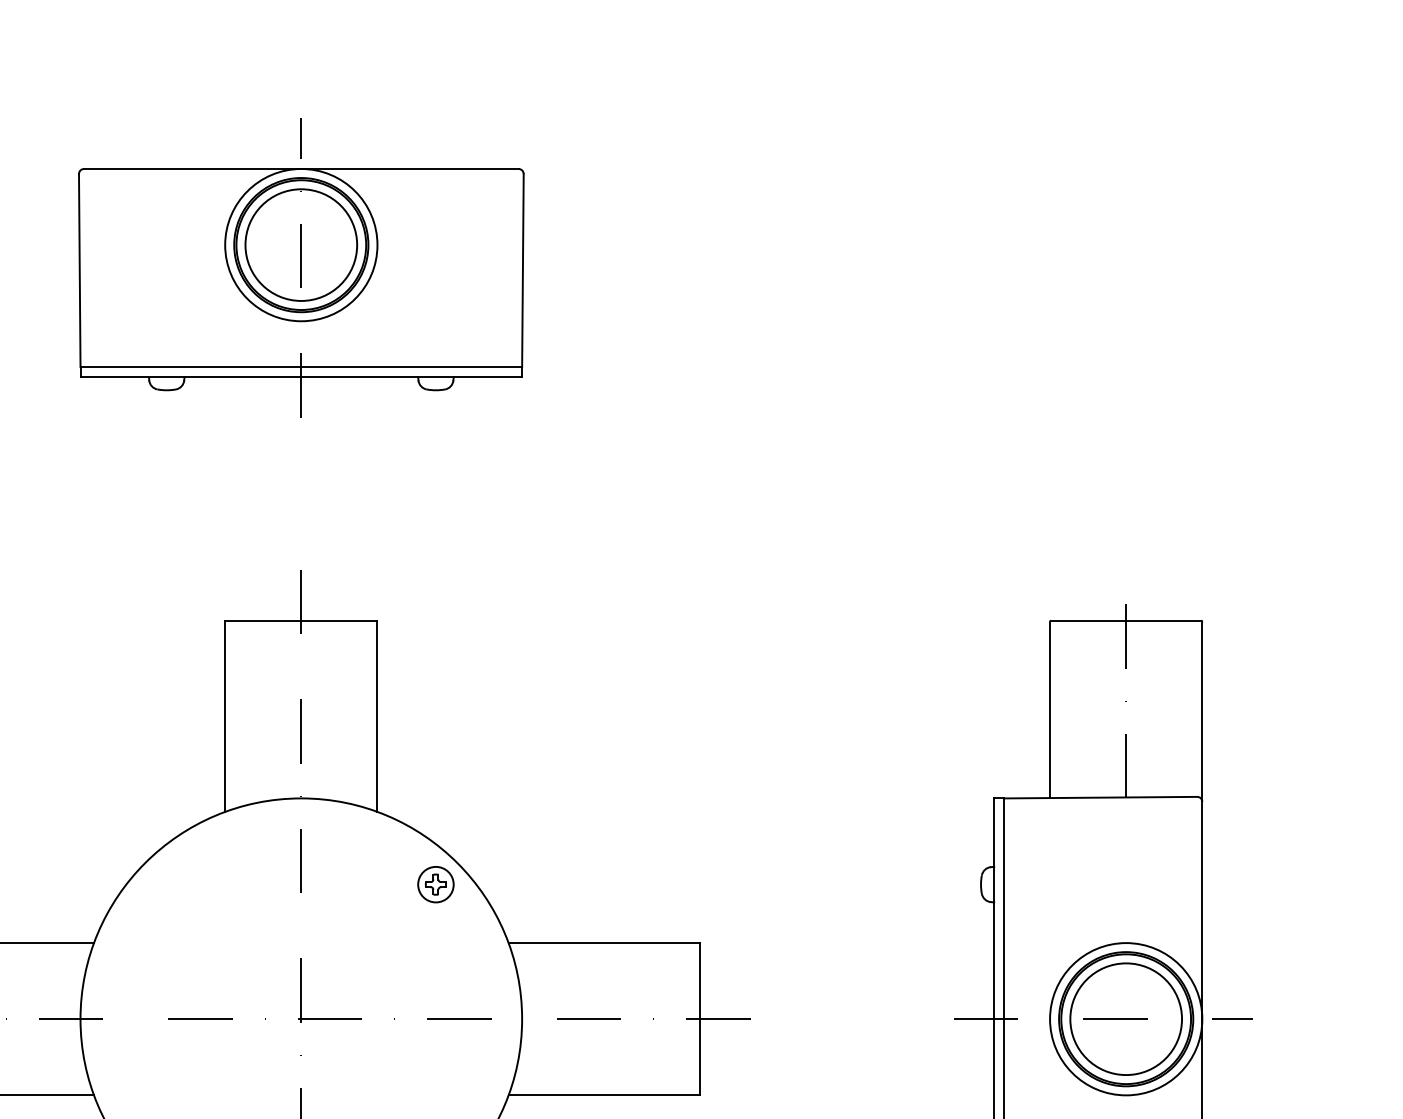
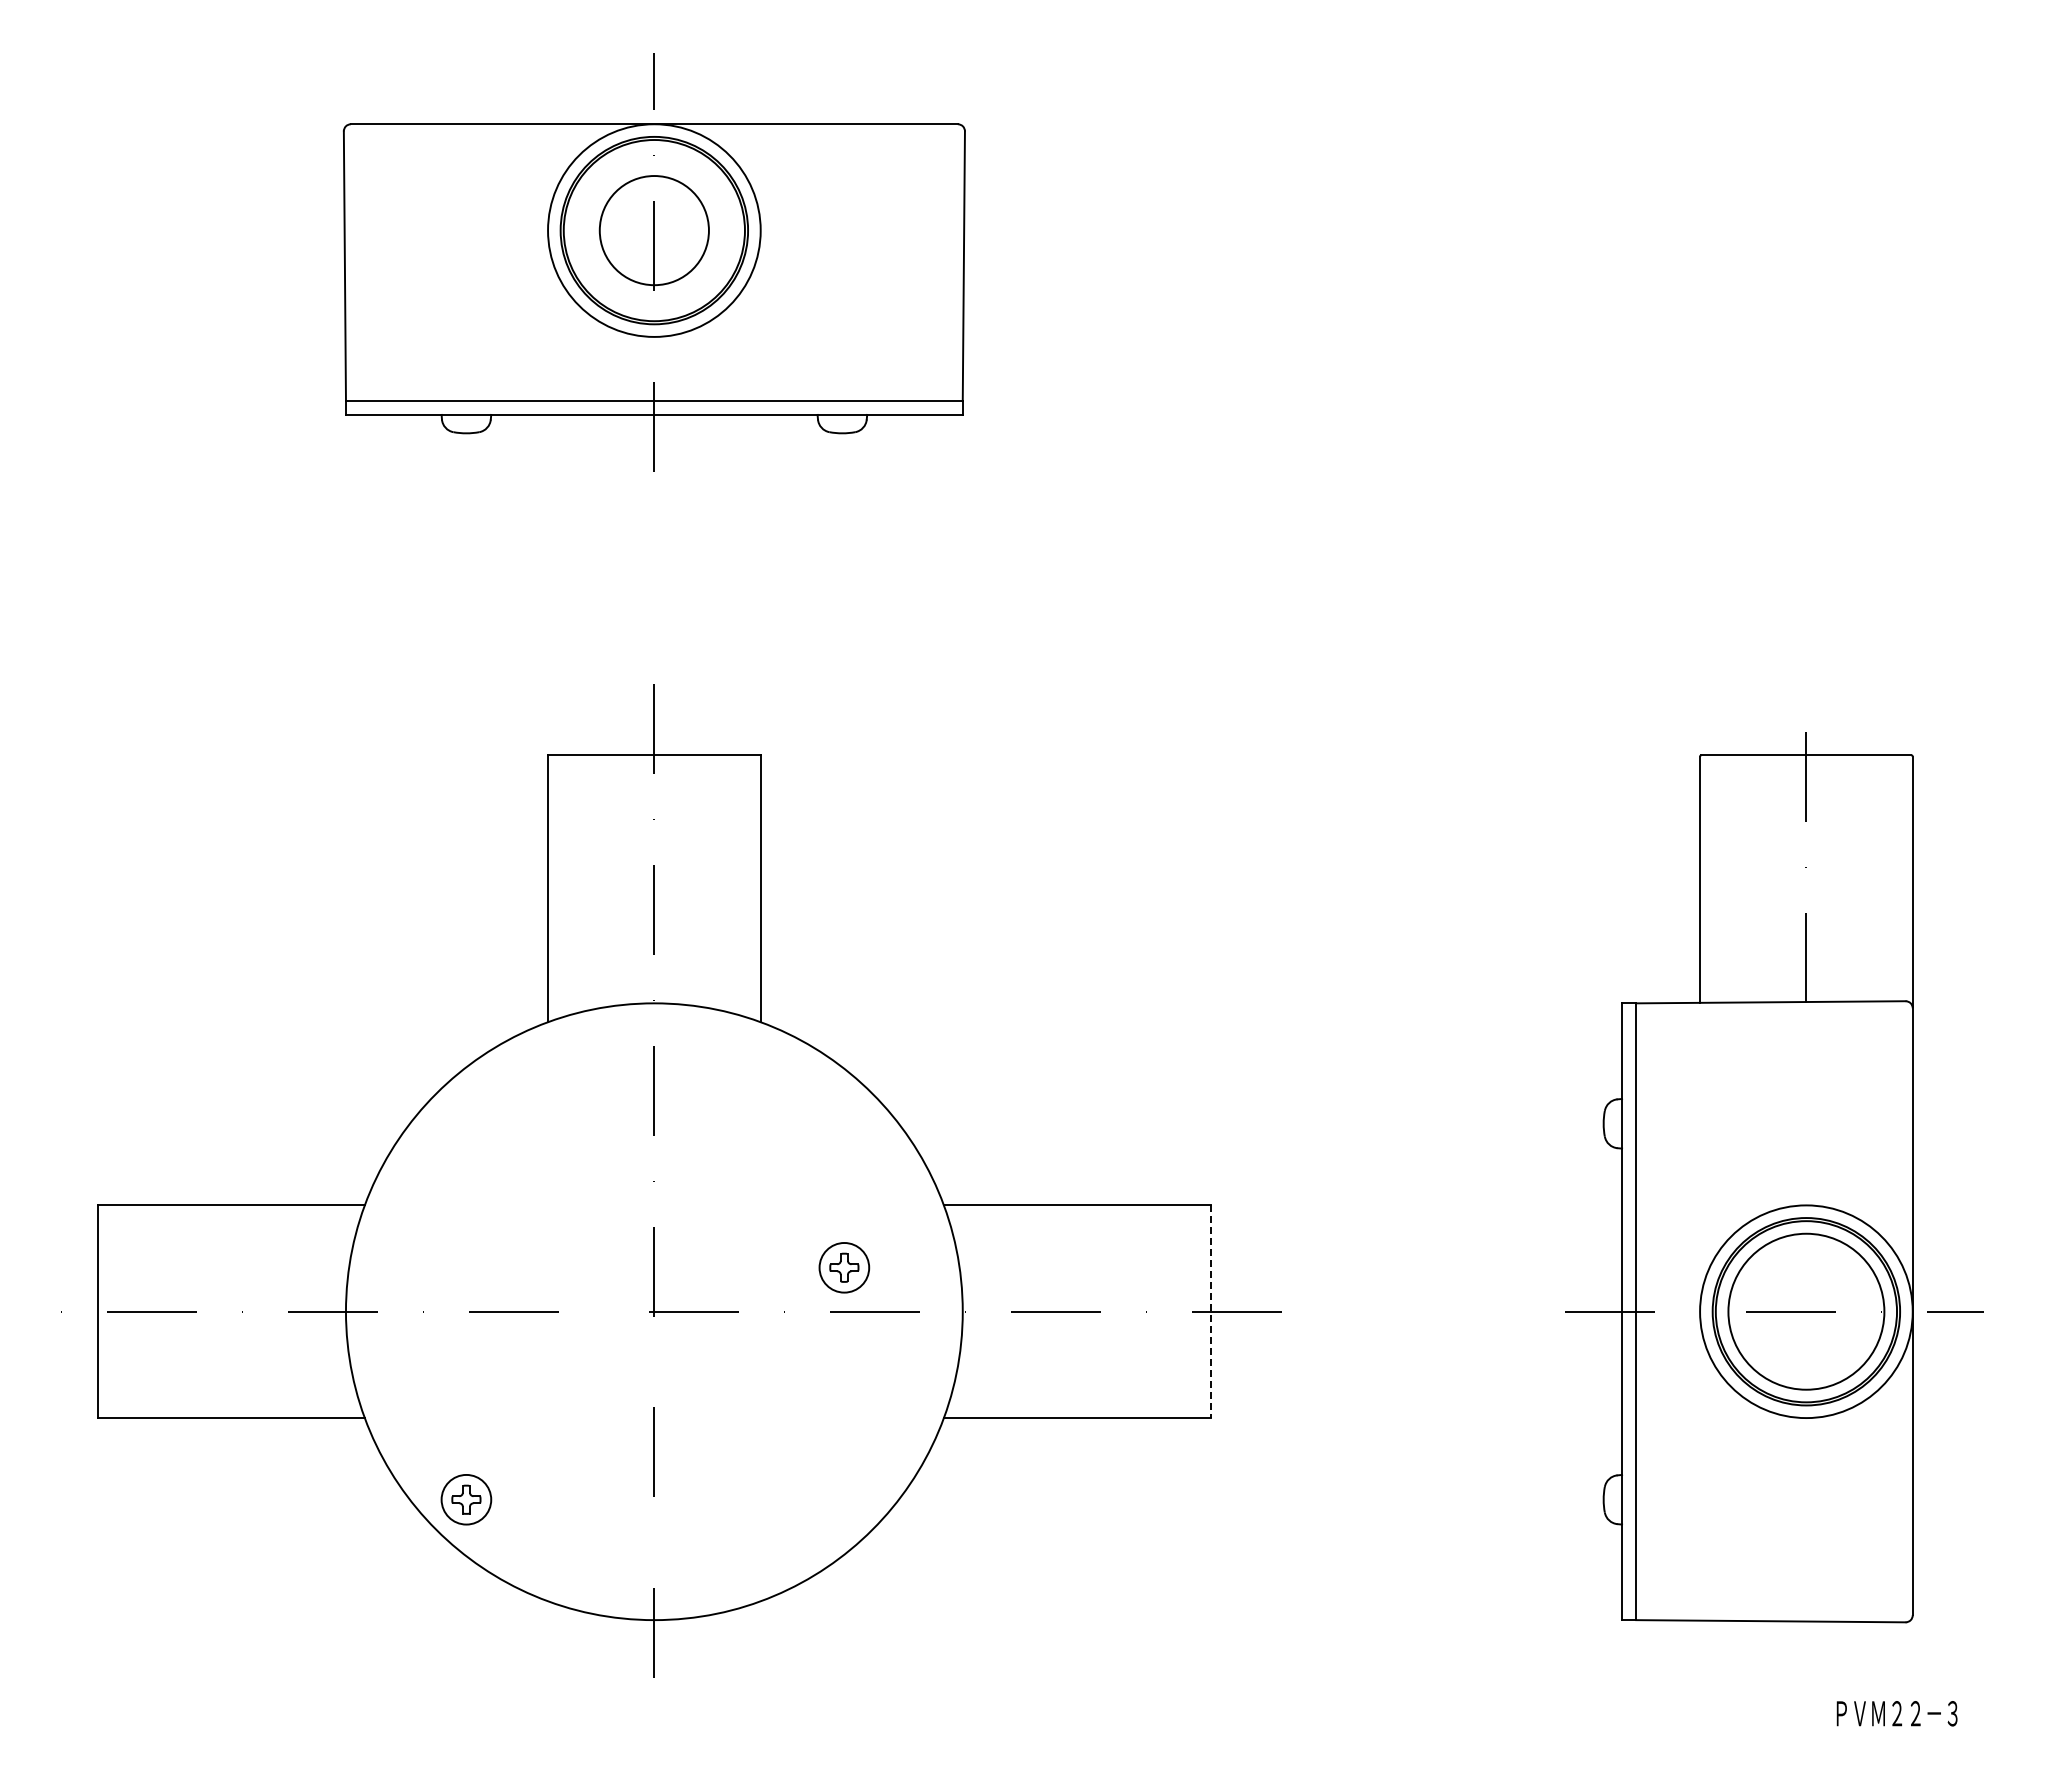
circle: (301, 245) -> (654, 230), size x0.7
part: (436, 884) -> (844, 1267), moved
line: (699, 1019) -> (1210, 1312), solid -> dashed

